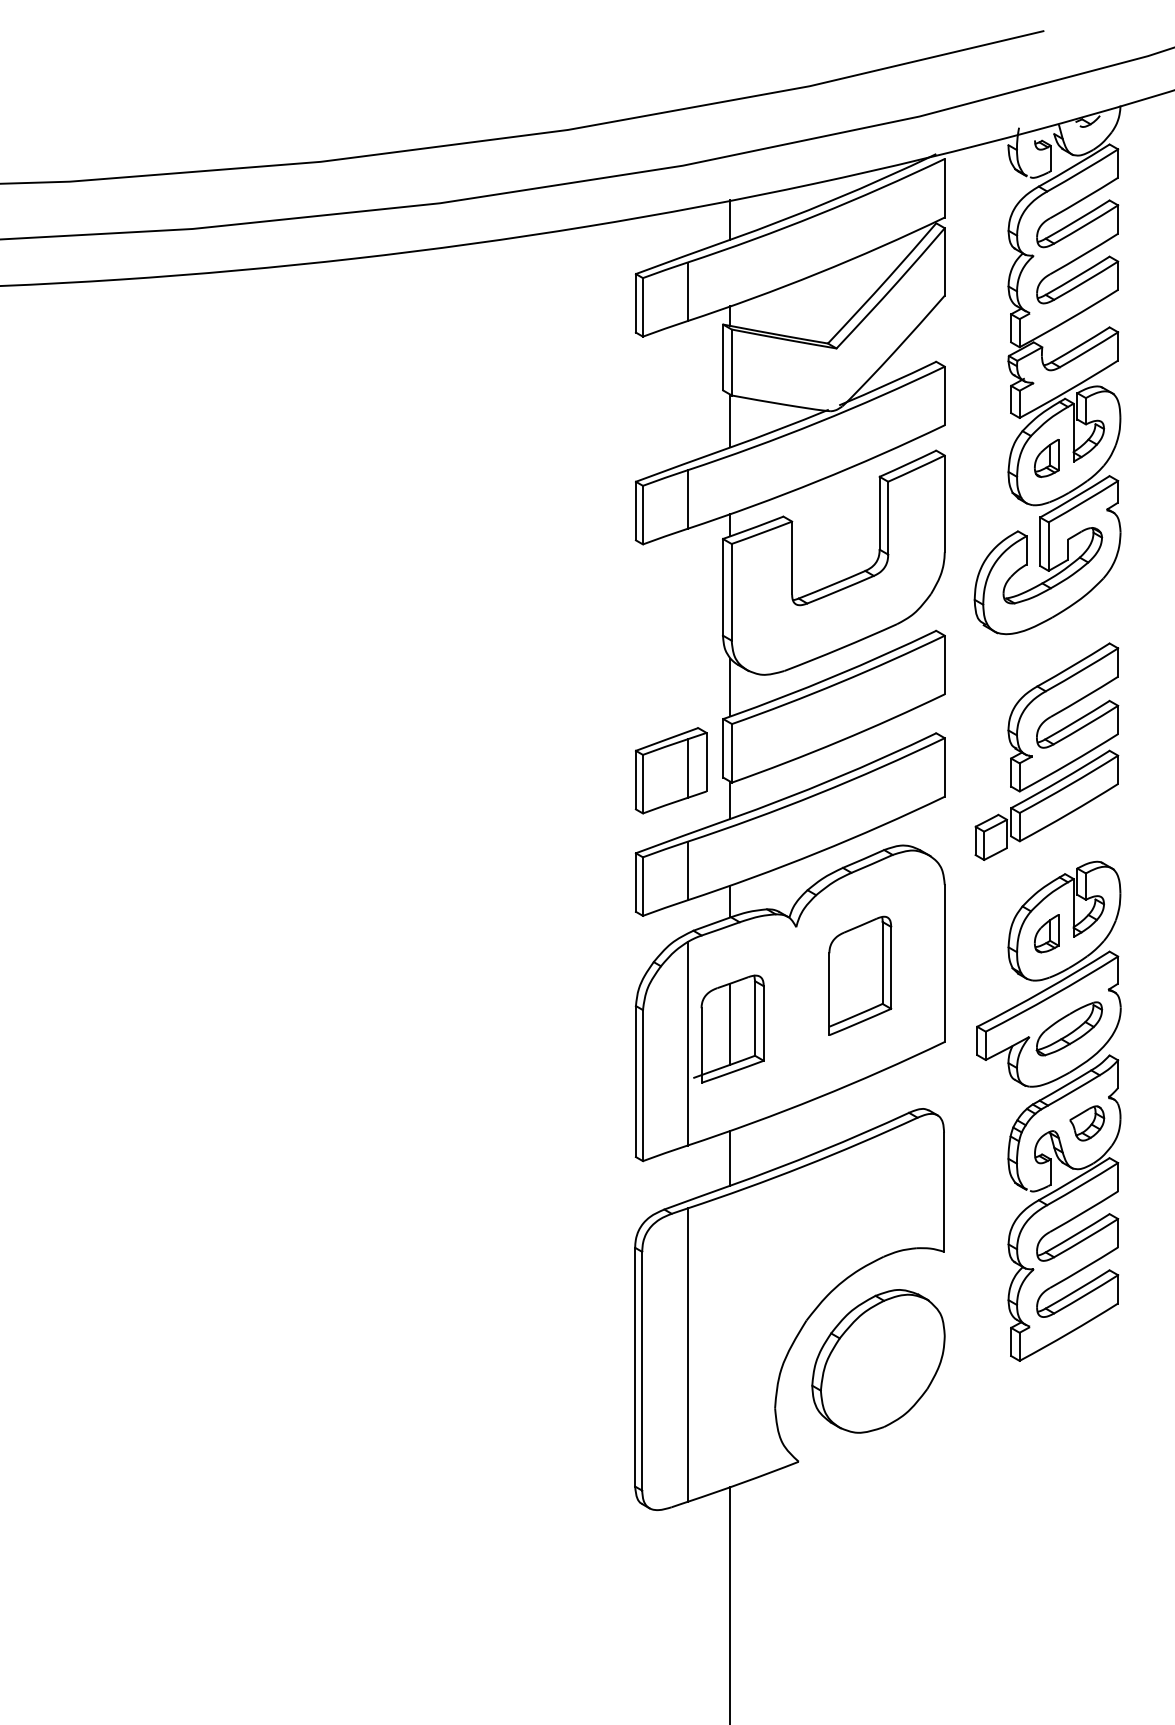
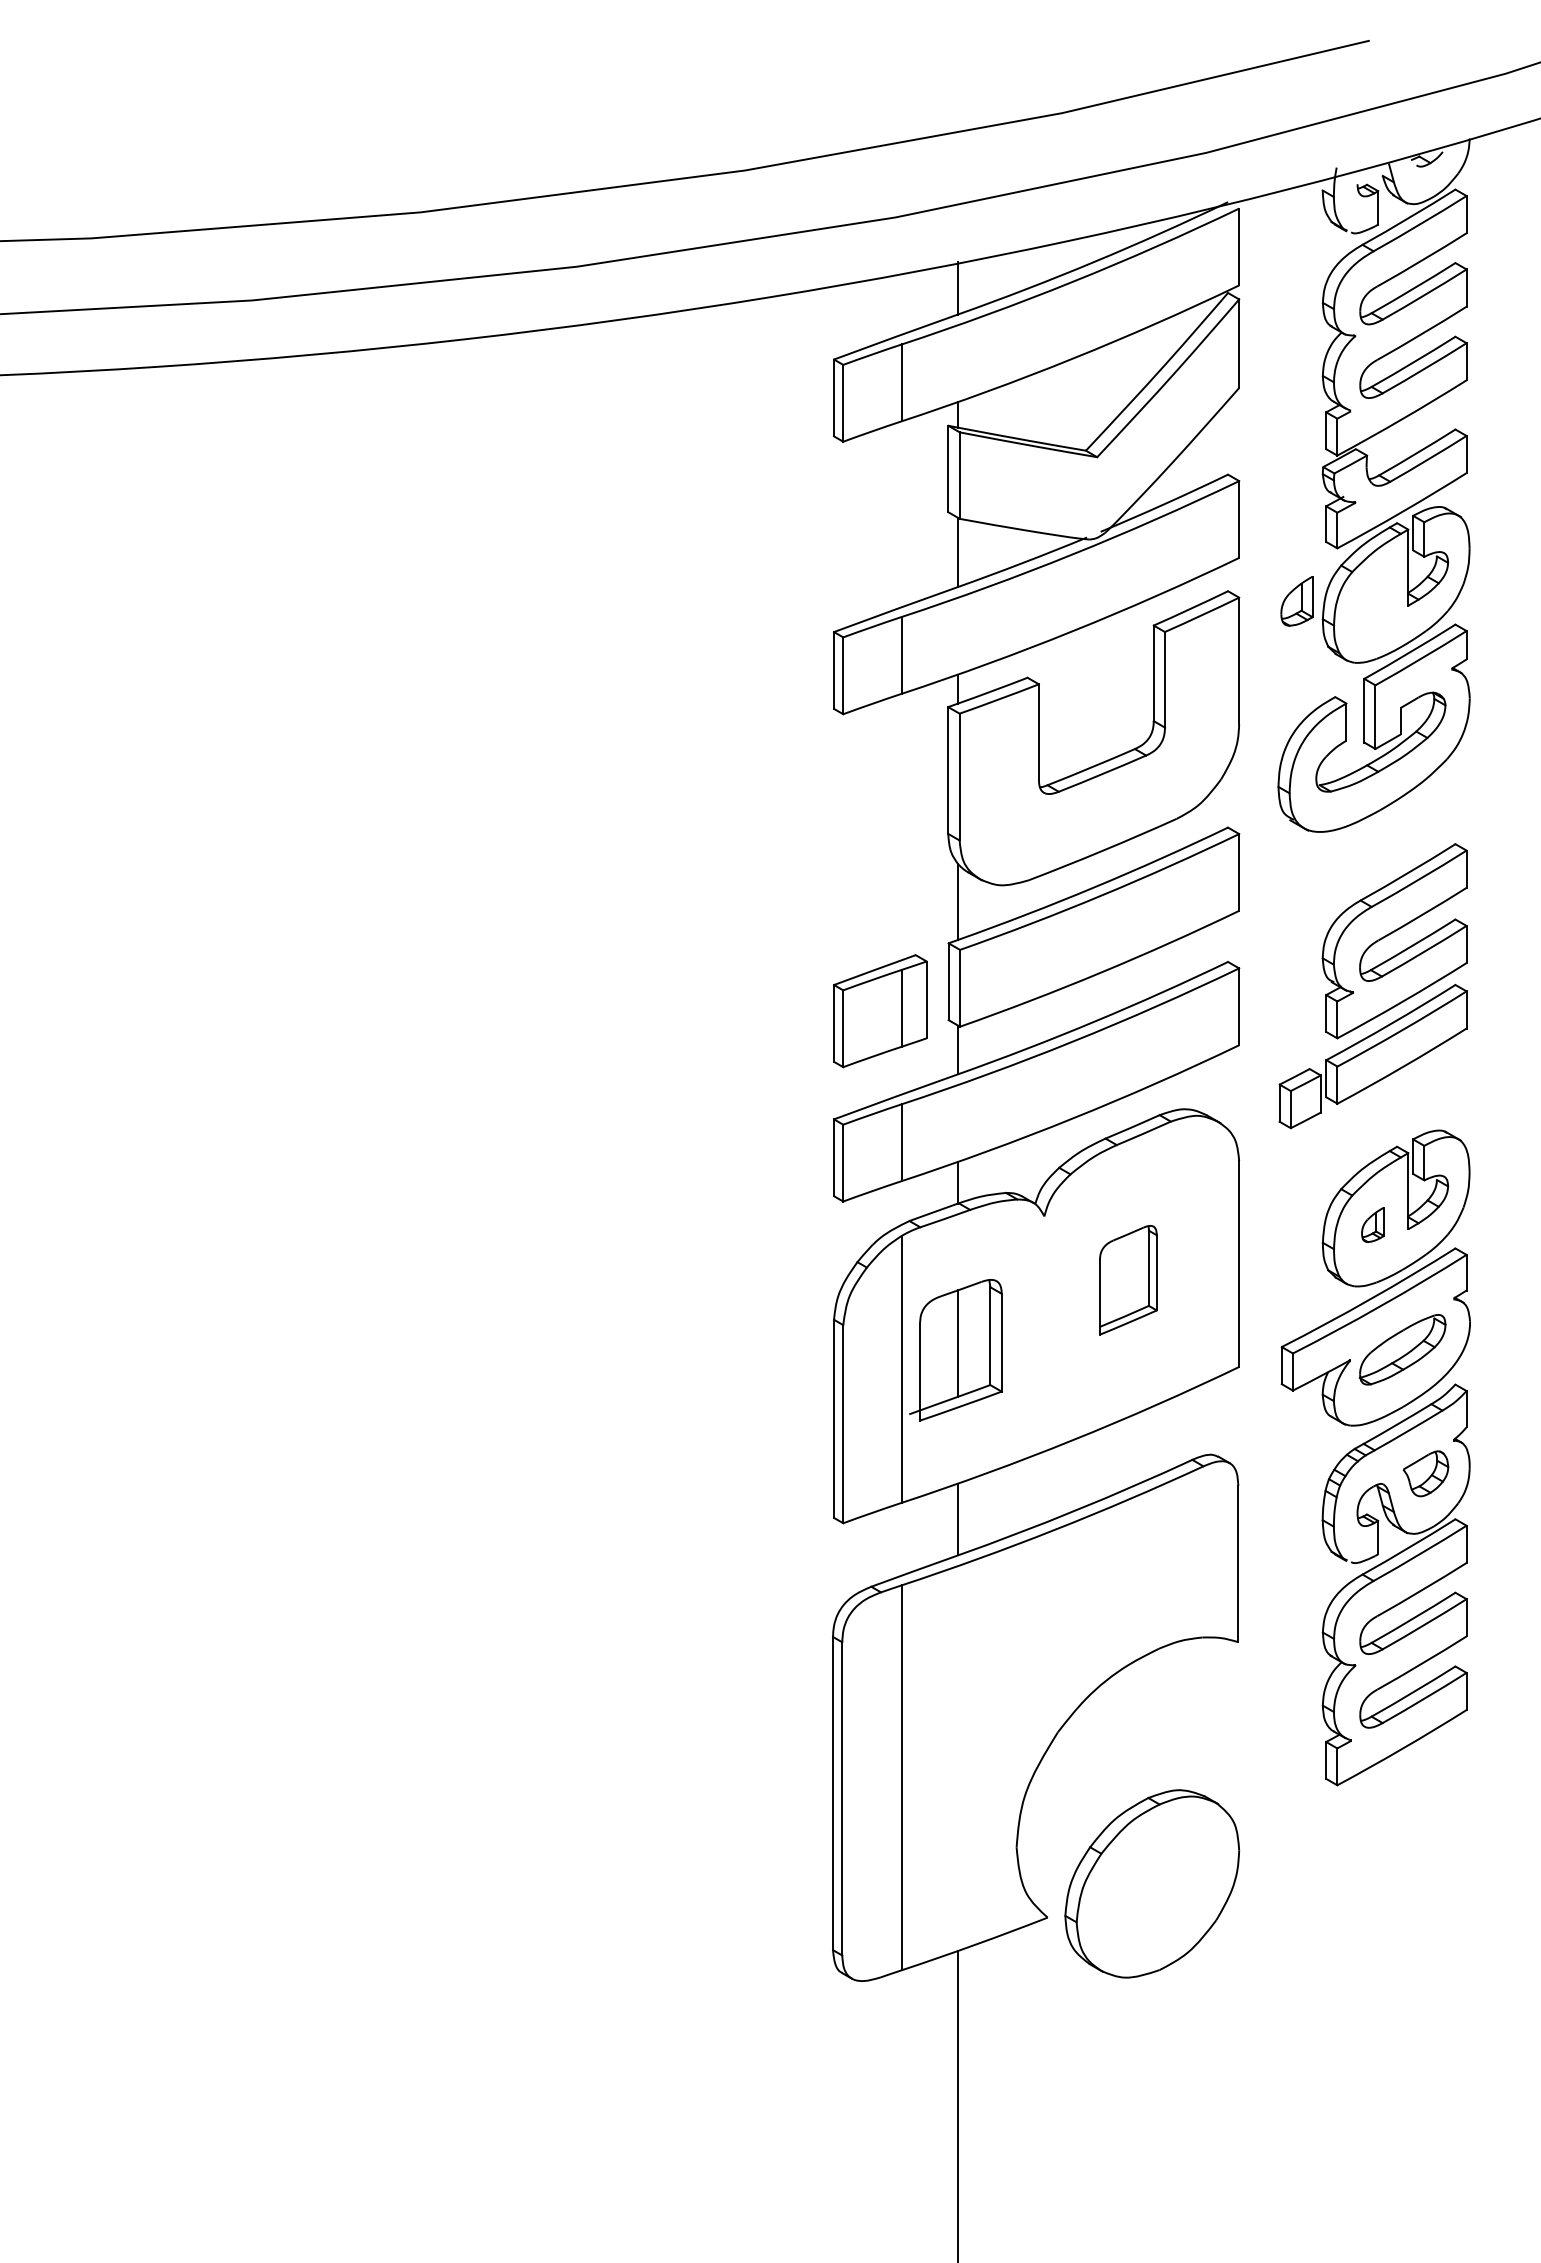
part: (1046, 458) -> (1296, 601), moved
part: (1046, 933) -> (1372, 1224), size x0.7
part: (860, 975) -> (1128, 1279), size x0.7
part: (878, 1361) -> (1152, 1883), moved

